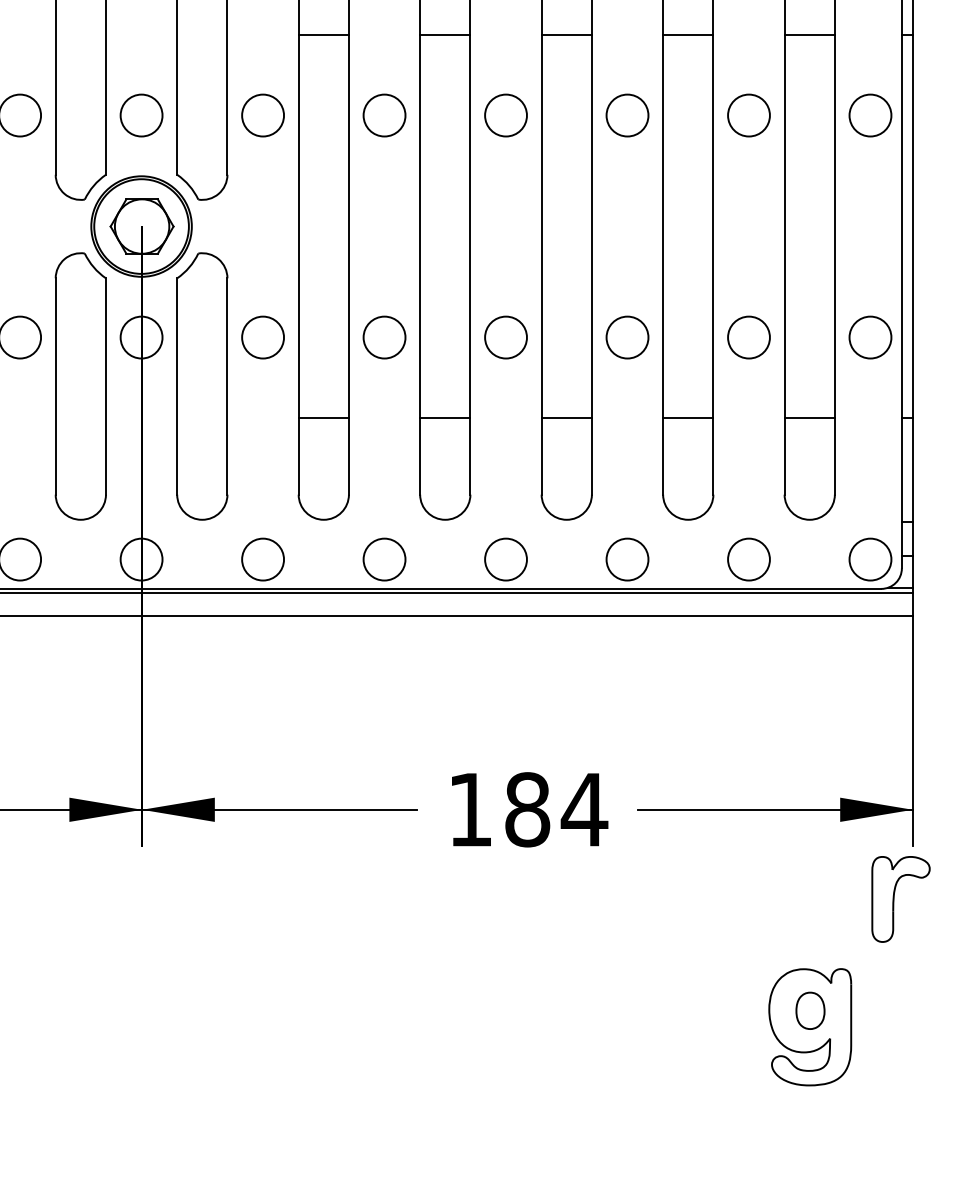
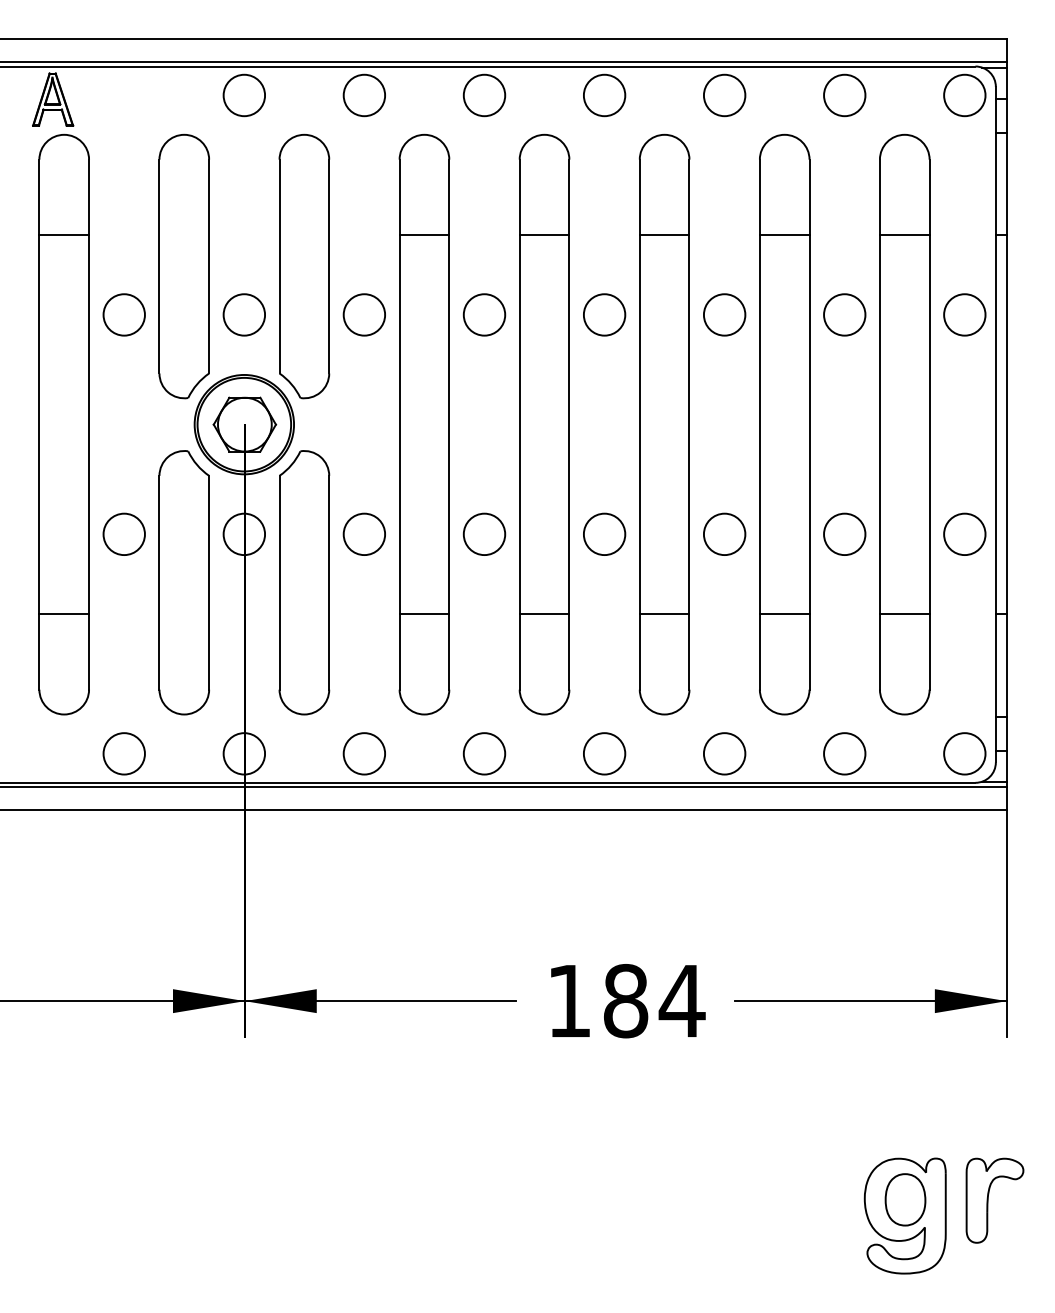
part: (900, 899) -> (994, 1200), moved
part: (810, 1010) -> (905, 1199), size x1.43

